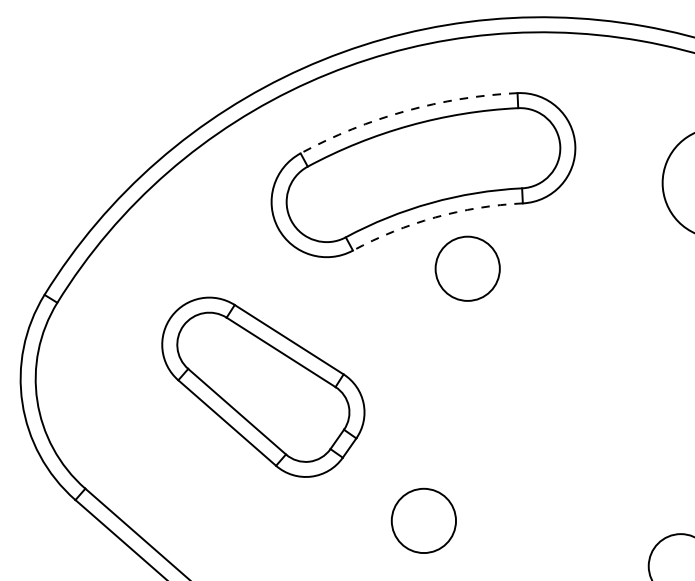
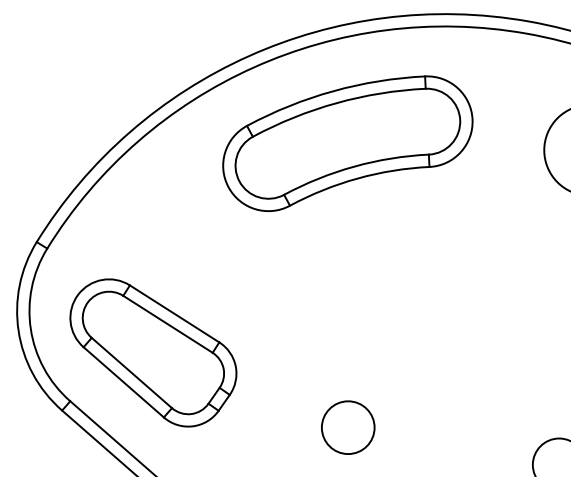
arc: (405, 111) -> (333, 91), dashed -> solid
arc: (435, 217) -> (357, 178), dashed -> solid
circle: (468, 268) -> (384, 220), removed
part: (263, 386) -> (153, 352), moved

